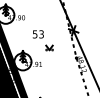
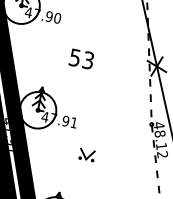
part: (49, 47) -> (87, 153), moved

